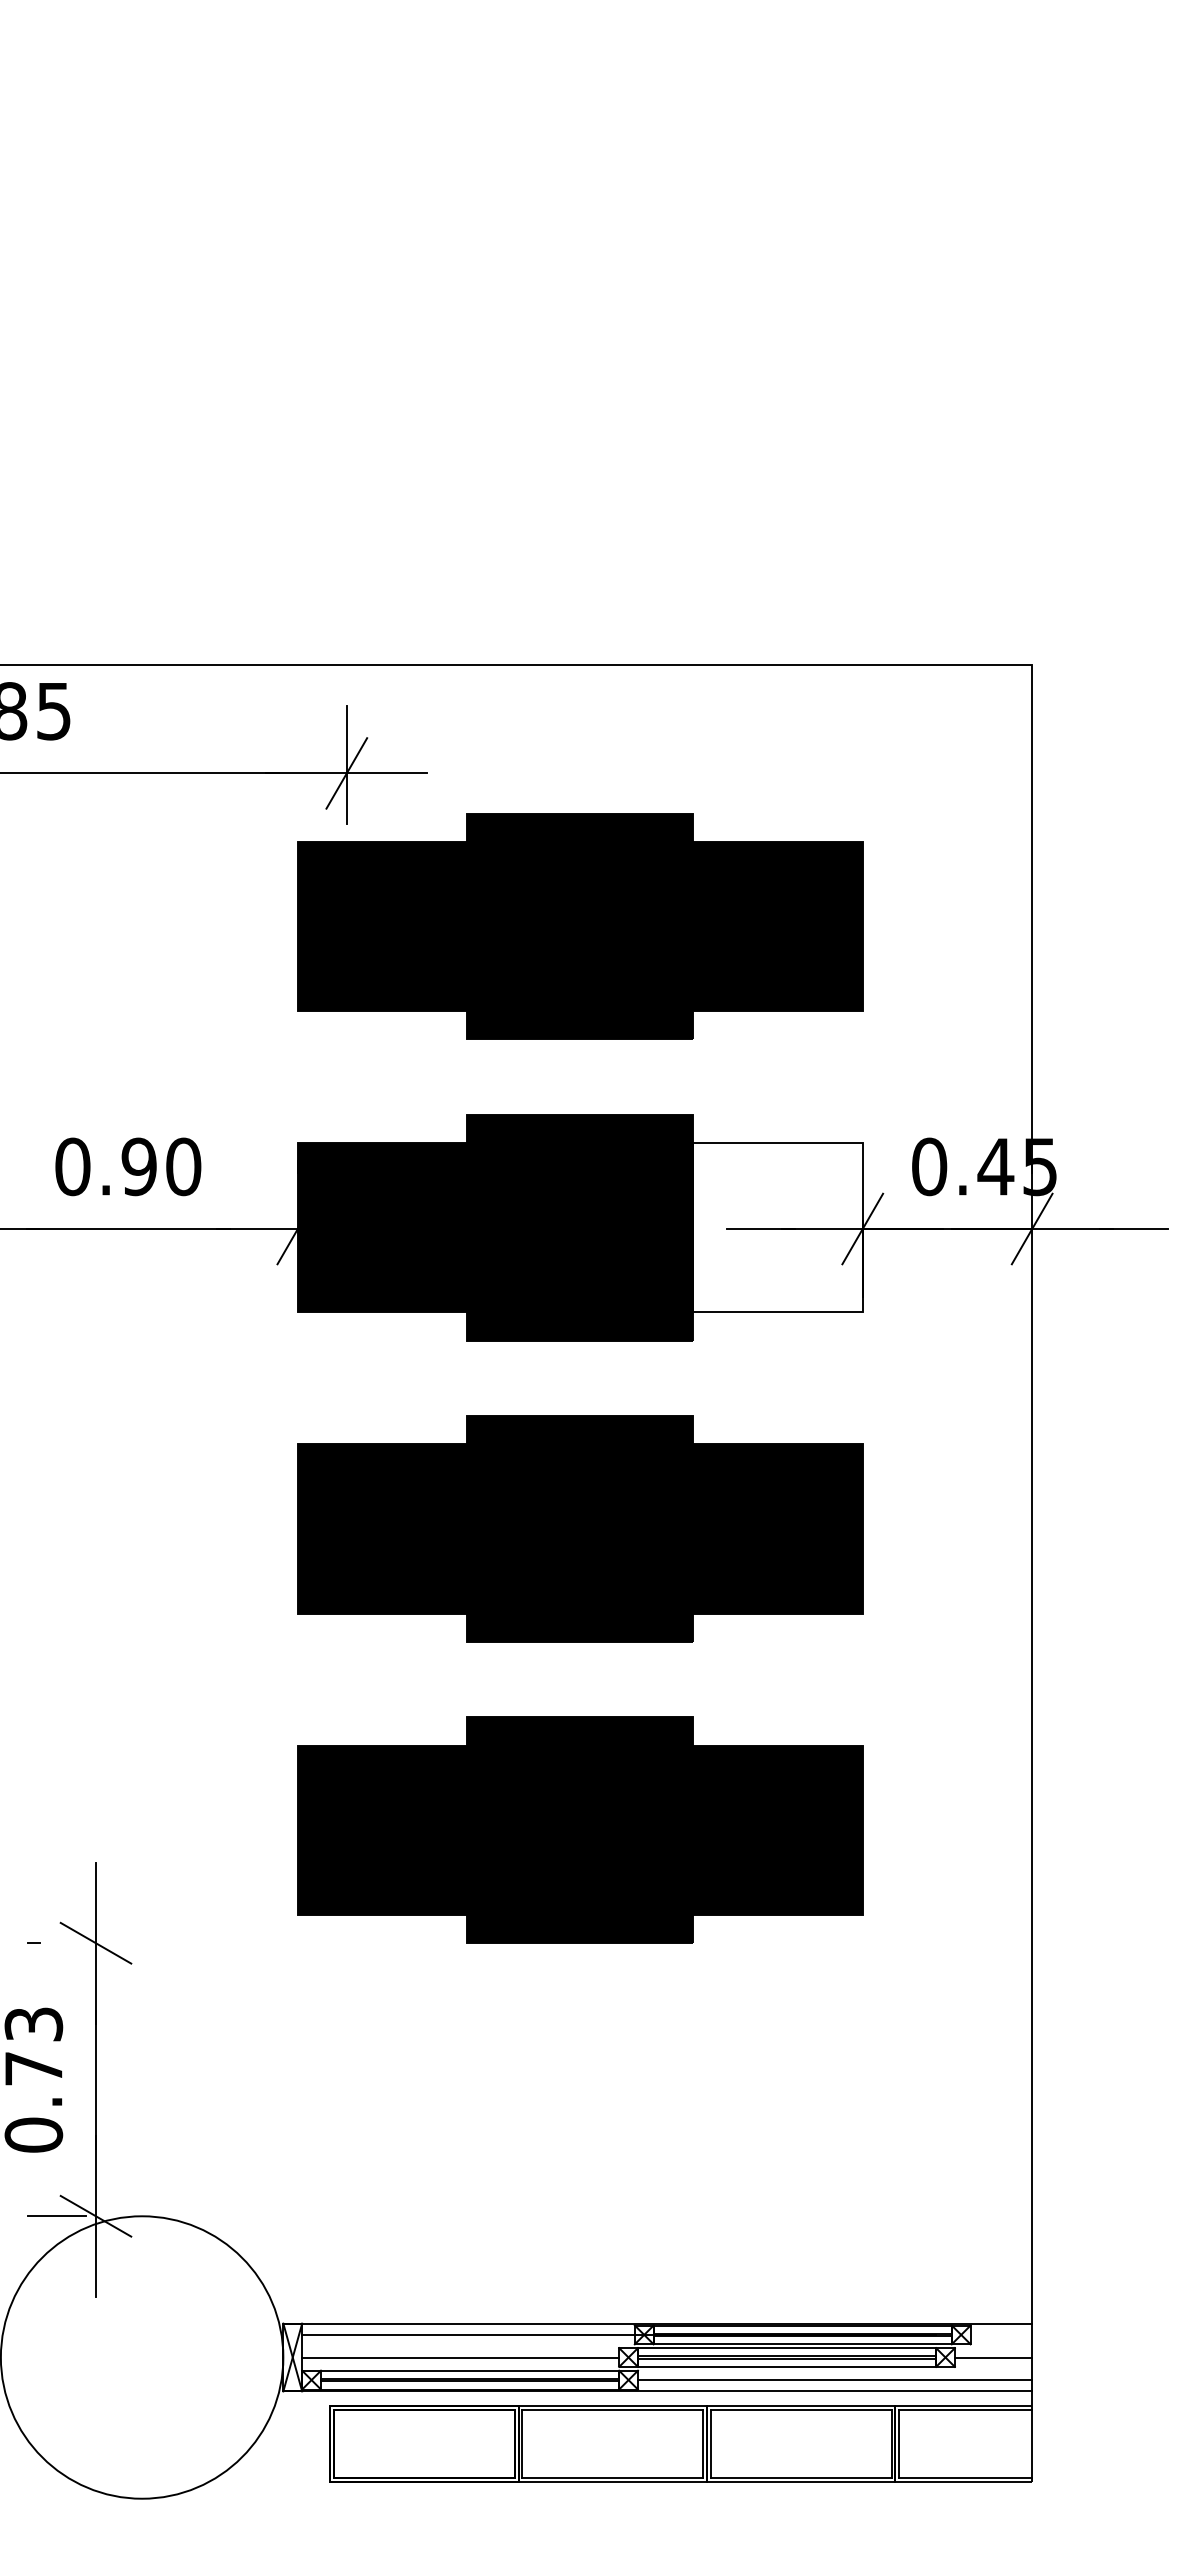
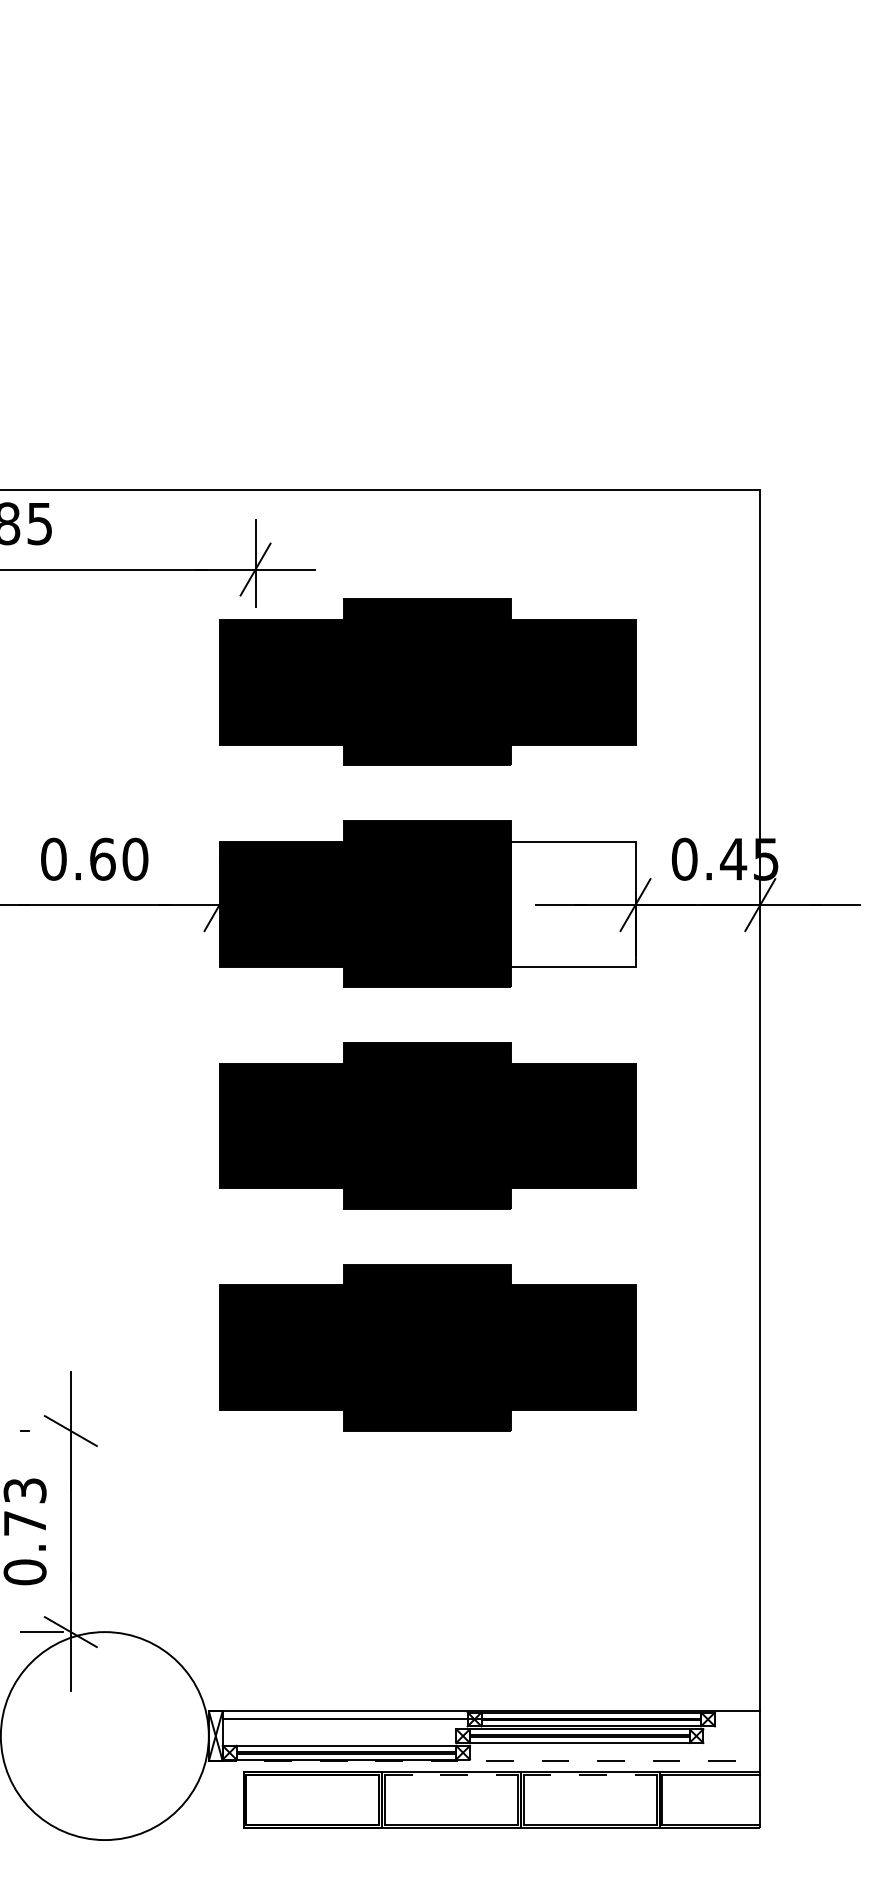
text: (139, 1166) -> (102, 859), 0.90 -> 0.60
line: (460, 2357) -> (339, 1736), removed
line: (993, 2357) -> (731, 1736), removed
line: (834, 2380) -> (614, 1753), removed
line: (658, 2391) -> (485, 1761), solid -> dashed
line: (613, 2410) -> (451, 1775), solid -> dashed
line: (801, 2410) -> (590, 1775), solid -> dashed

